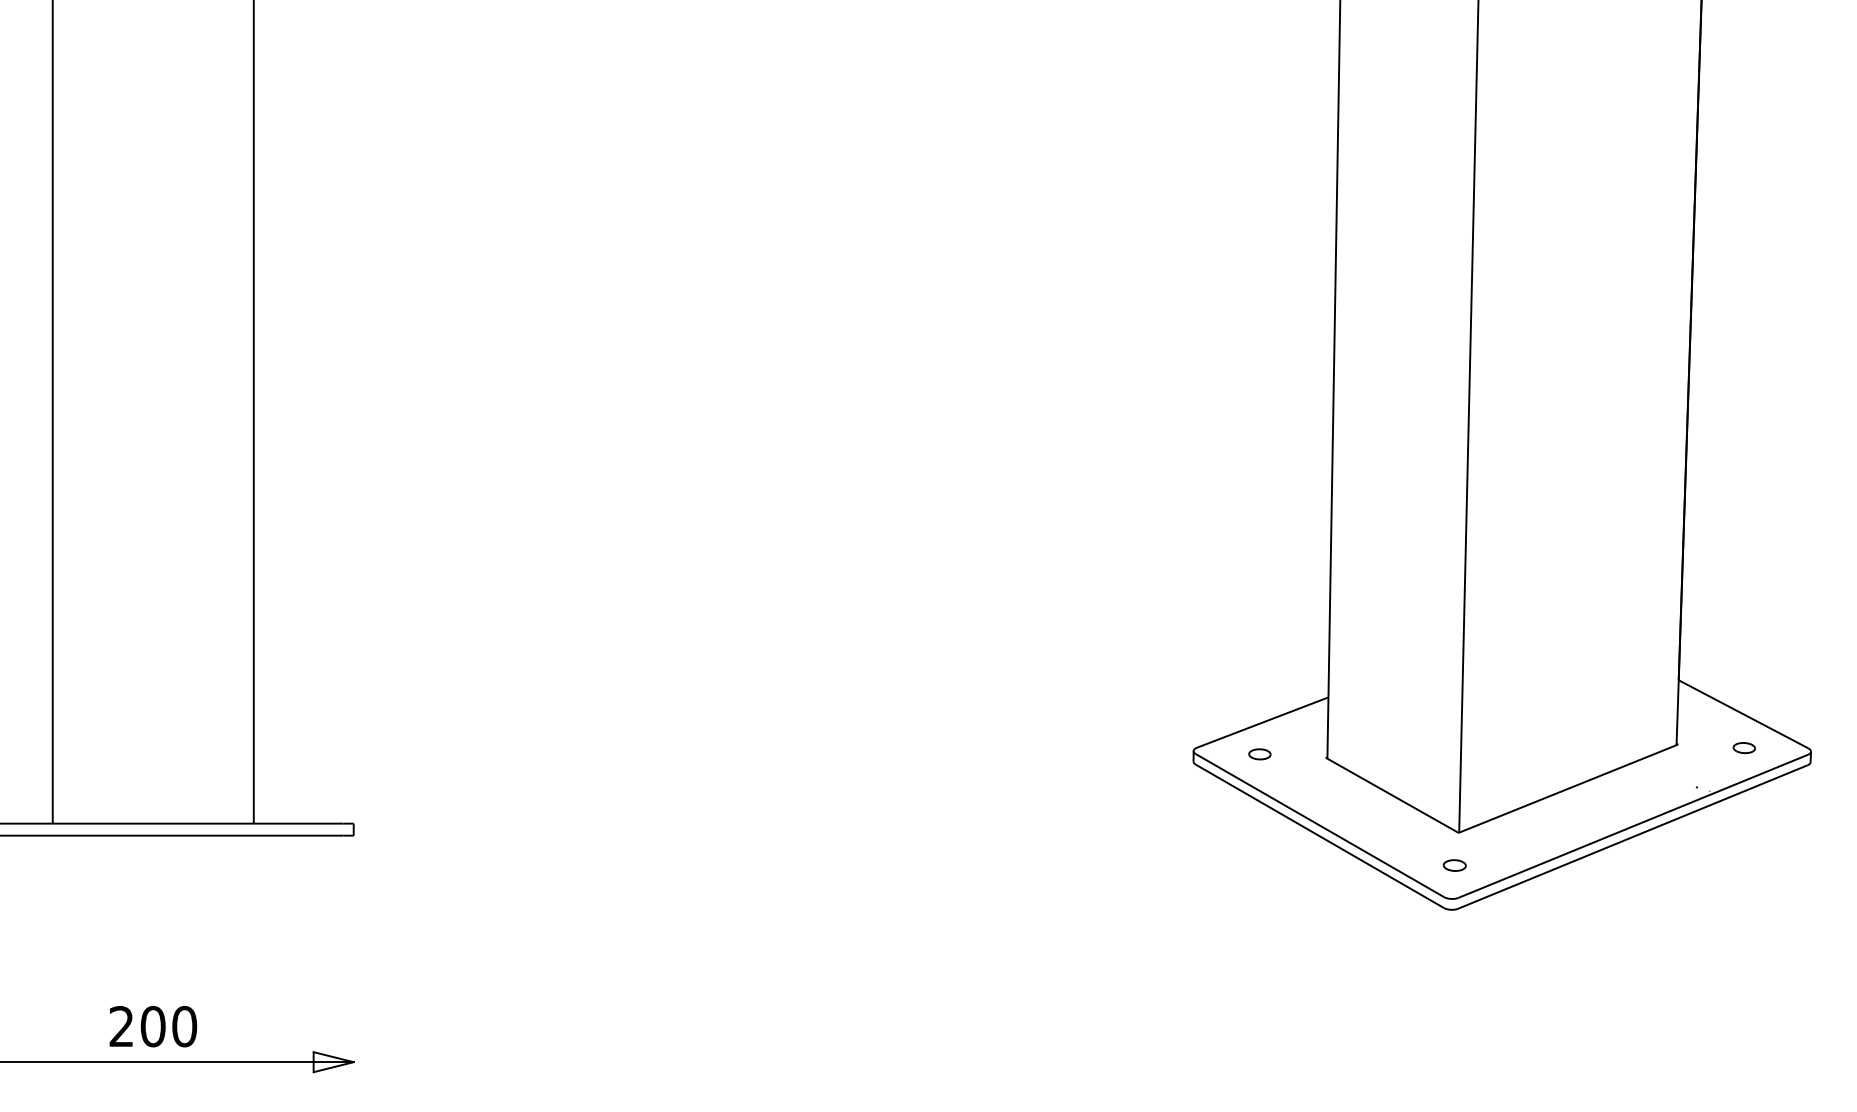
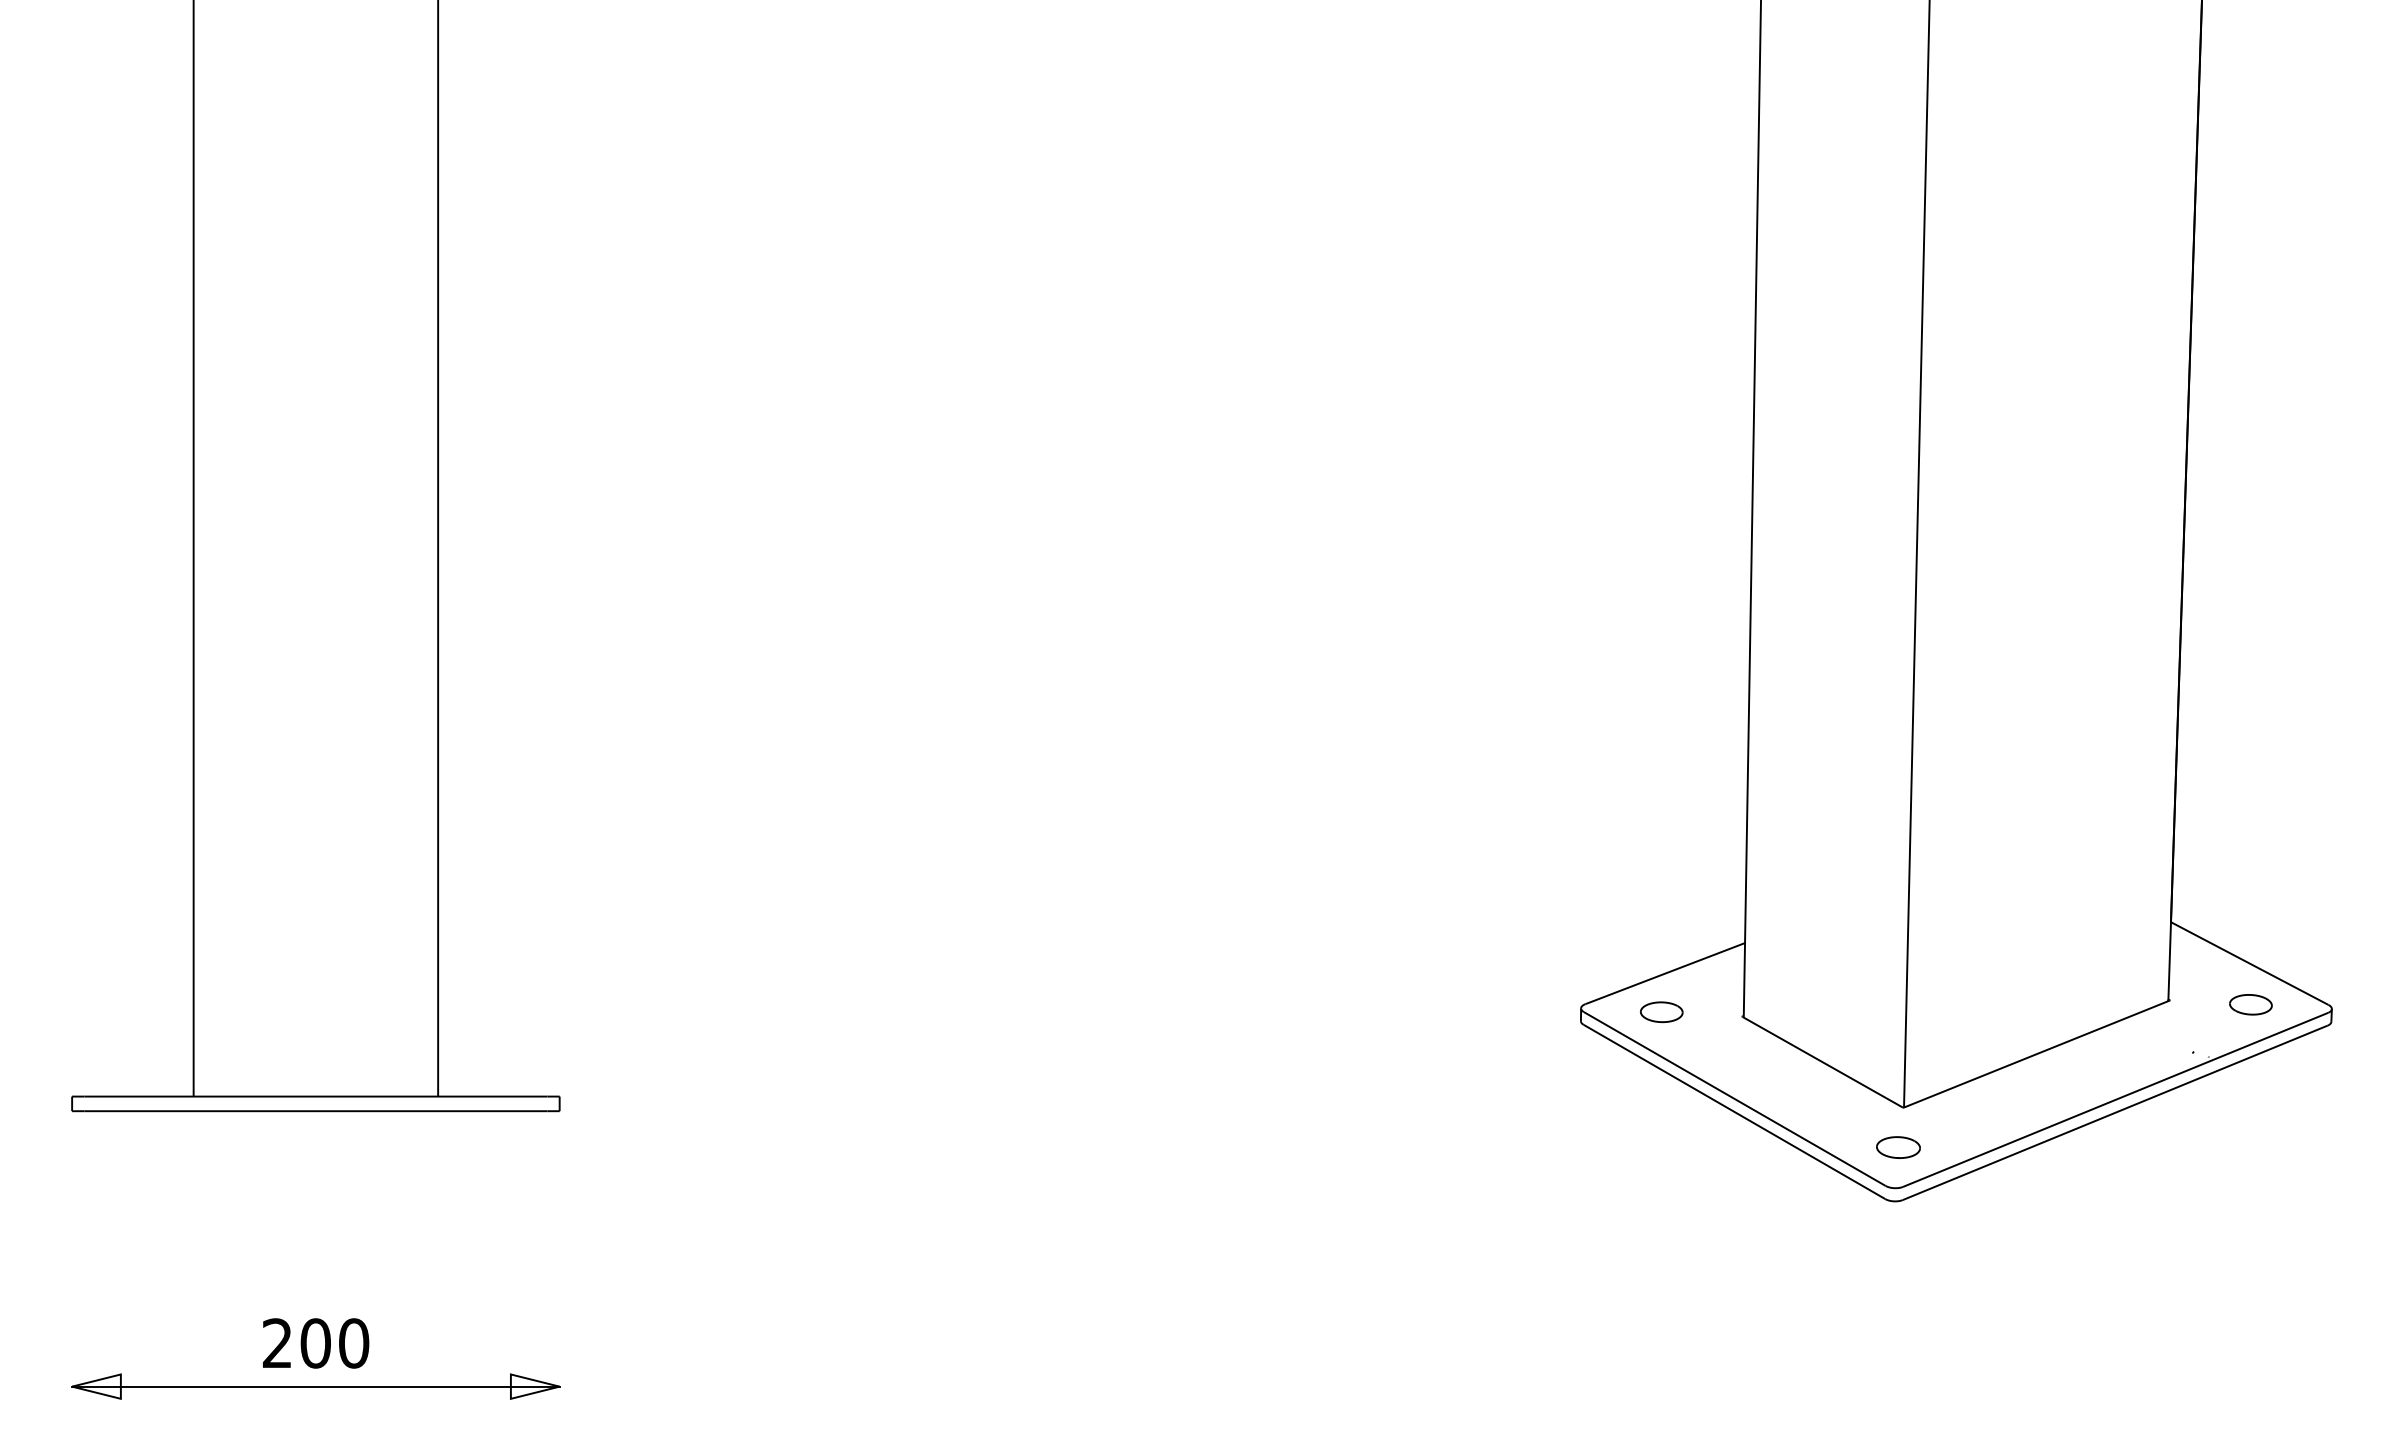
part: (1744, 747) -> (2250, 1004), size x1.6
part: (1259, 754) -> (1661, 1012), size x1.6
part: (1454, 865) -> (1898, 1147), size x1.6

